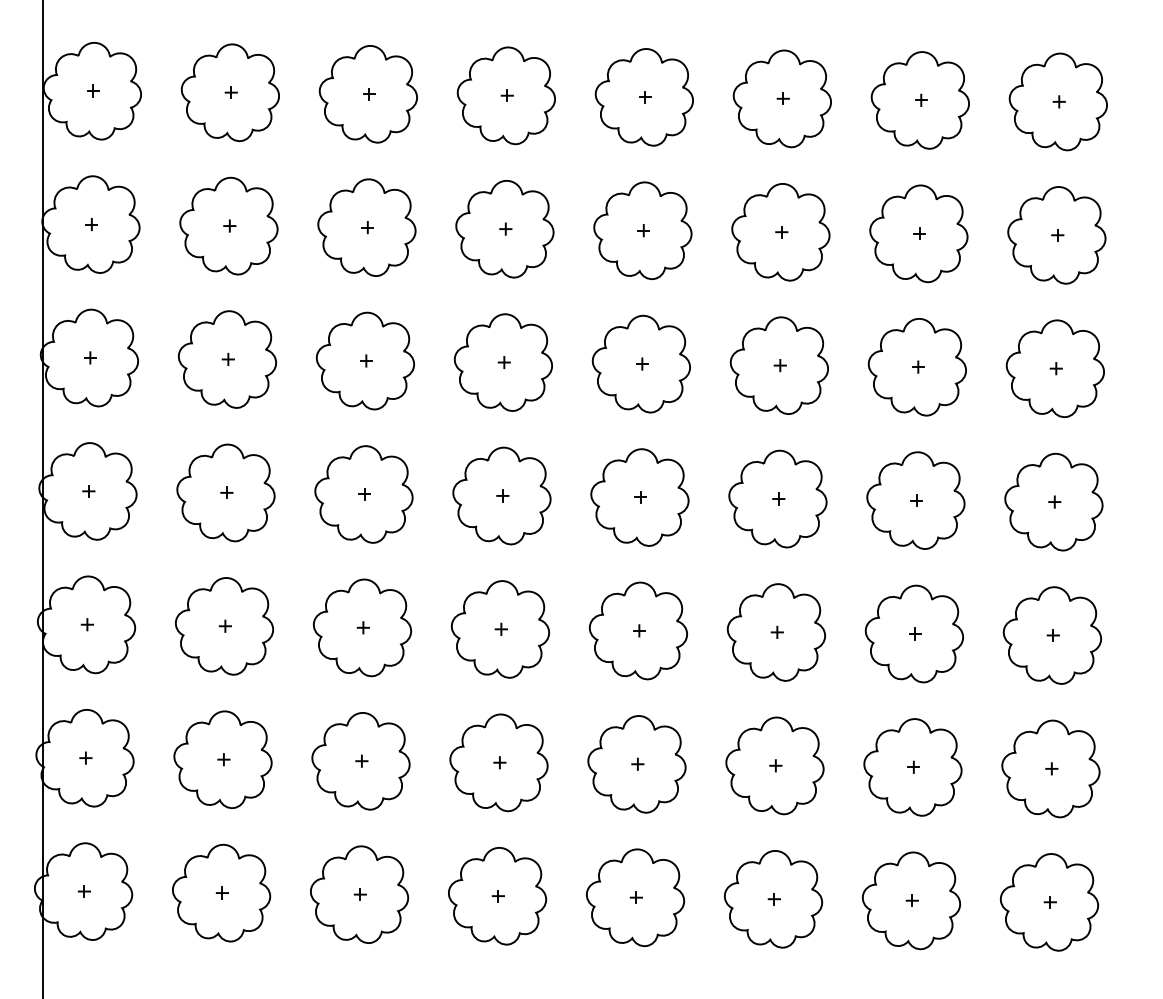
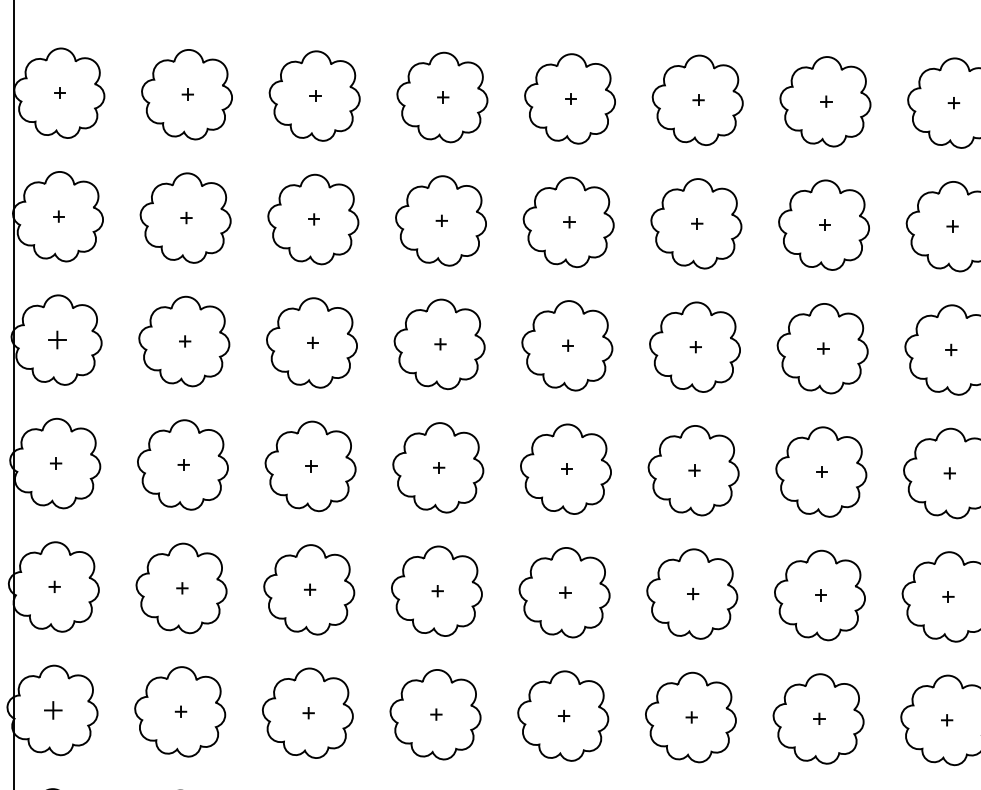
part: (90, 357) -> (57, 339), size x1.6
part: (85, 757) -> (52, 709), size x1.6

